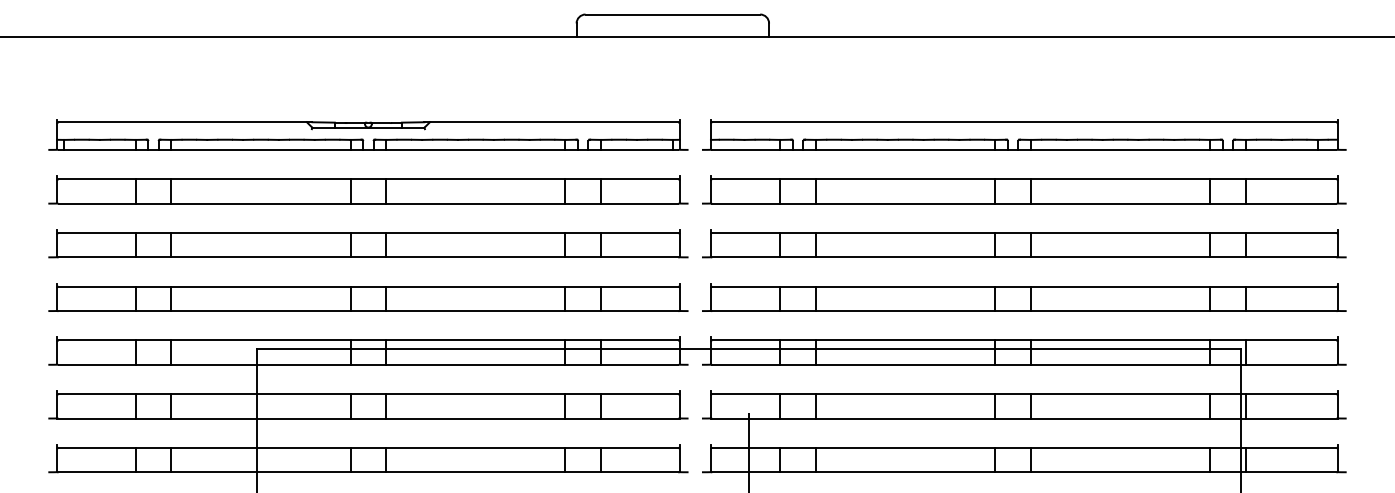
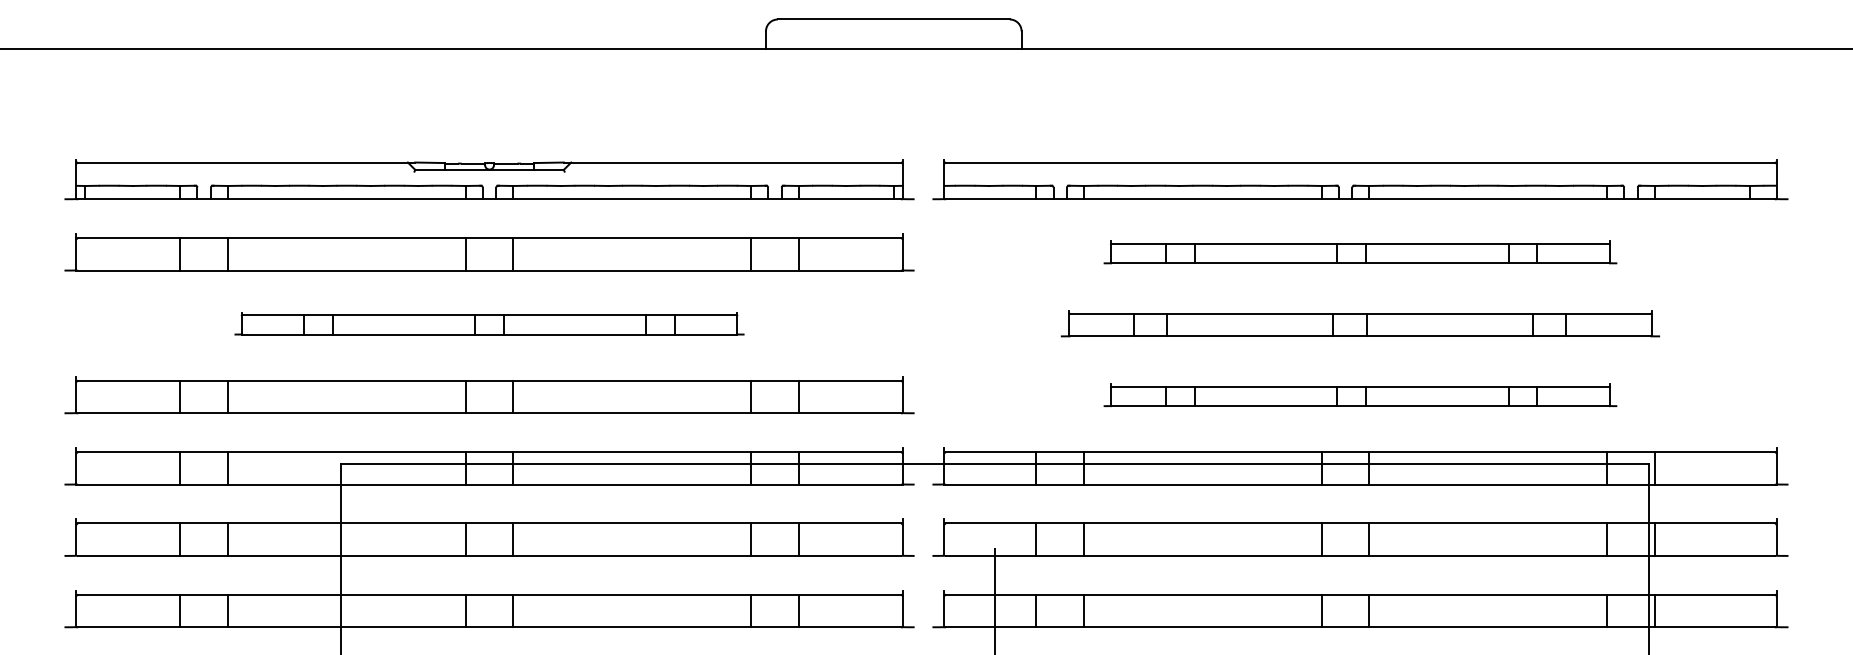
part: (1024, 190) -> (1360, 252), size x0.6
part: (368, 243) -> (489, 323), size x0.6
part: (1024, 243) -> (1360, 323), size x0.7
part: (1024, 297) -> (1360, 395), size x0.6

